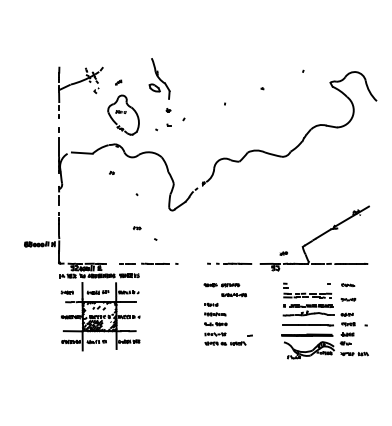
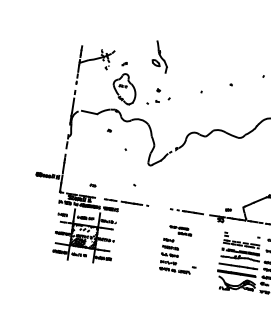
part: (159, 78) -> (160, 56), moved
part: (136, 228) -> (92, 185), moved
part: (224, 290) -> (180, 230), size x0.7

